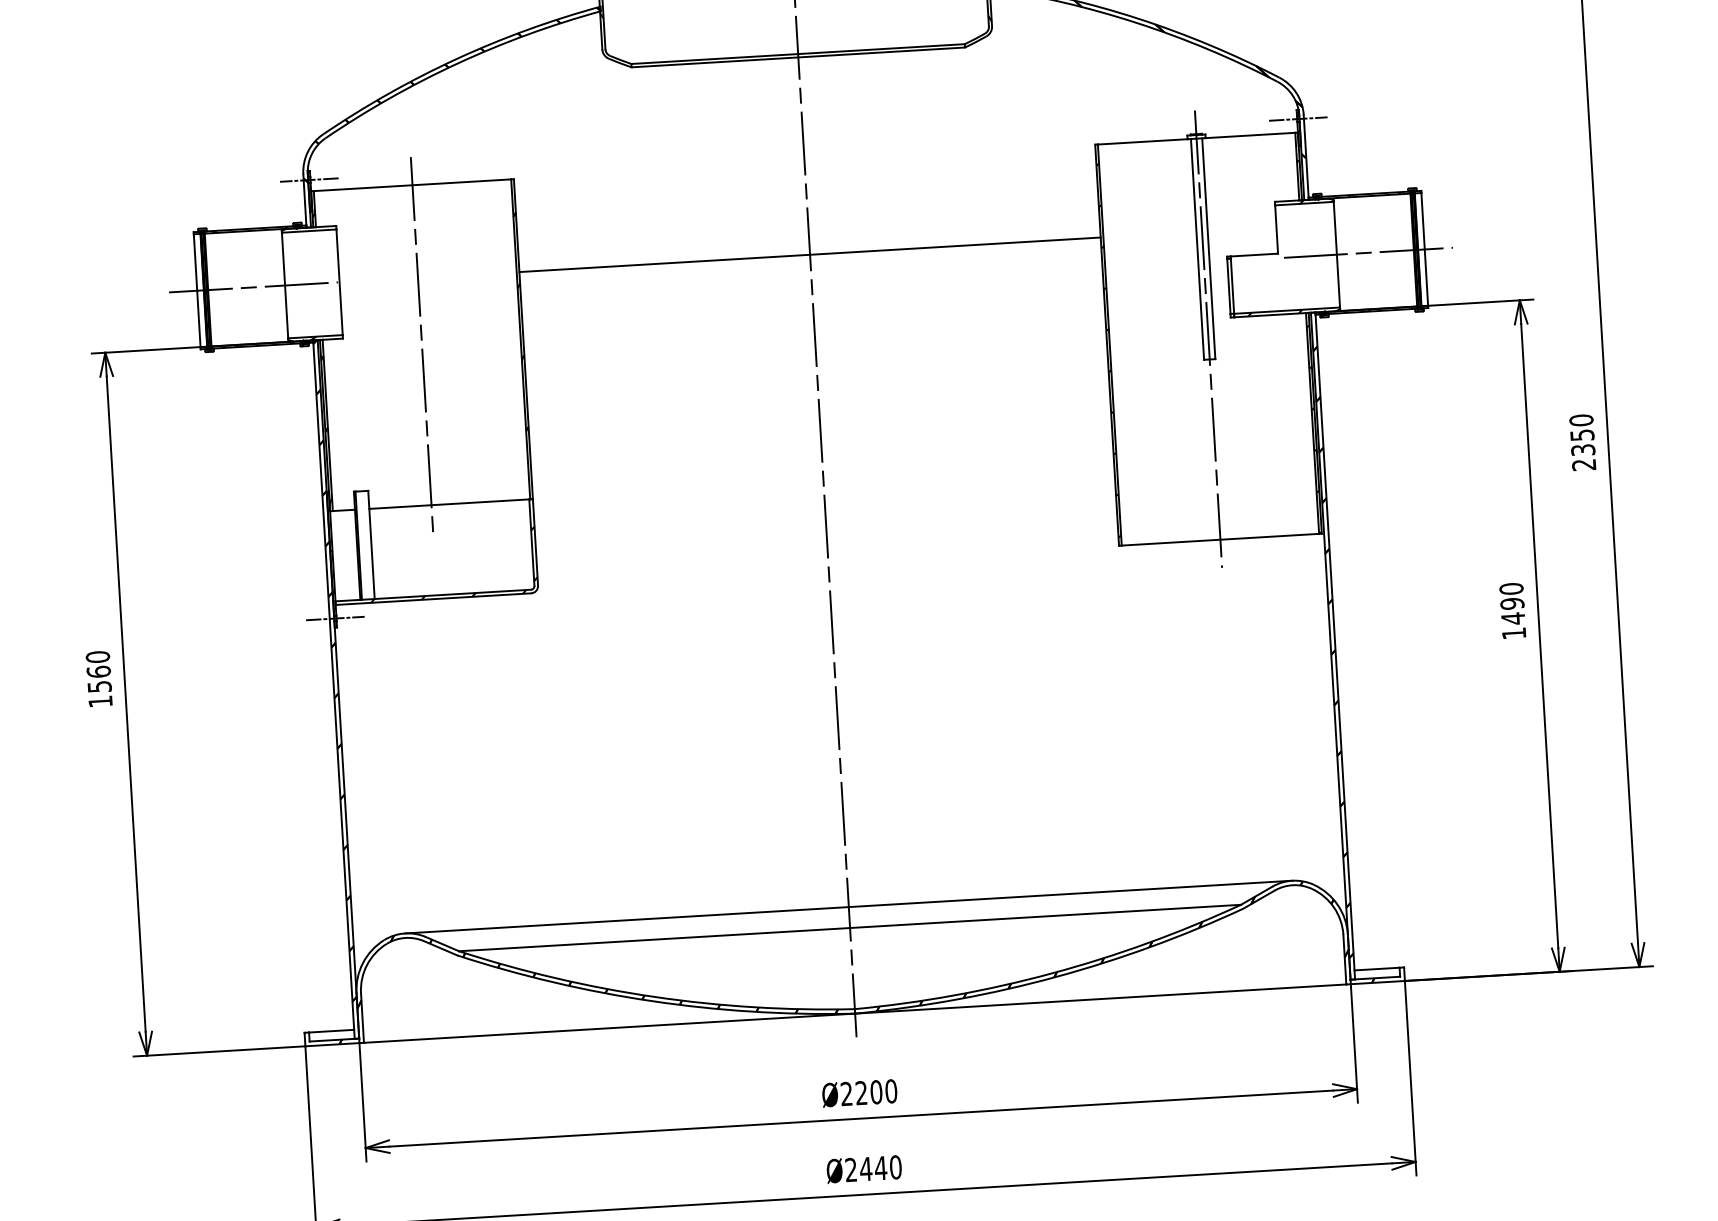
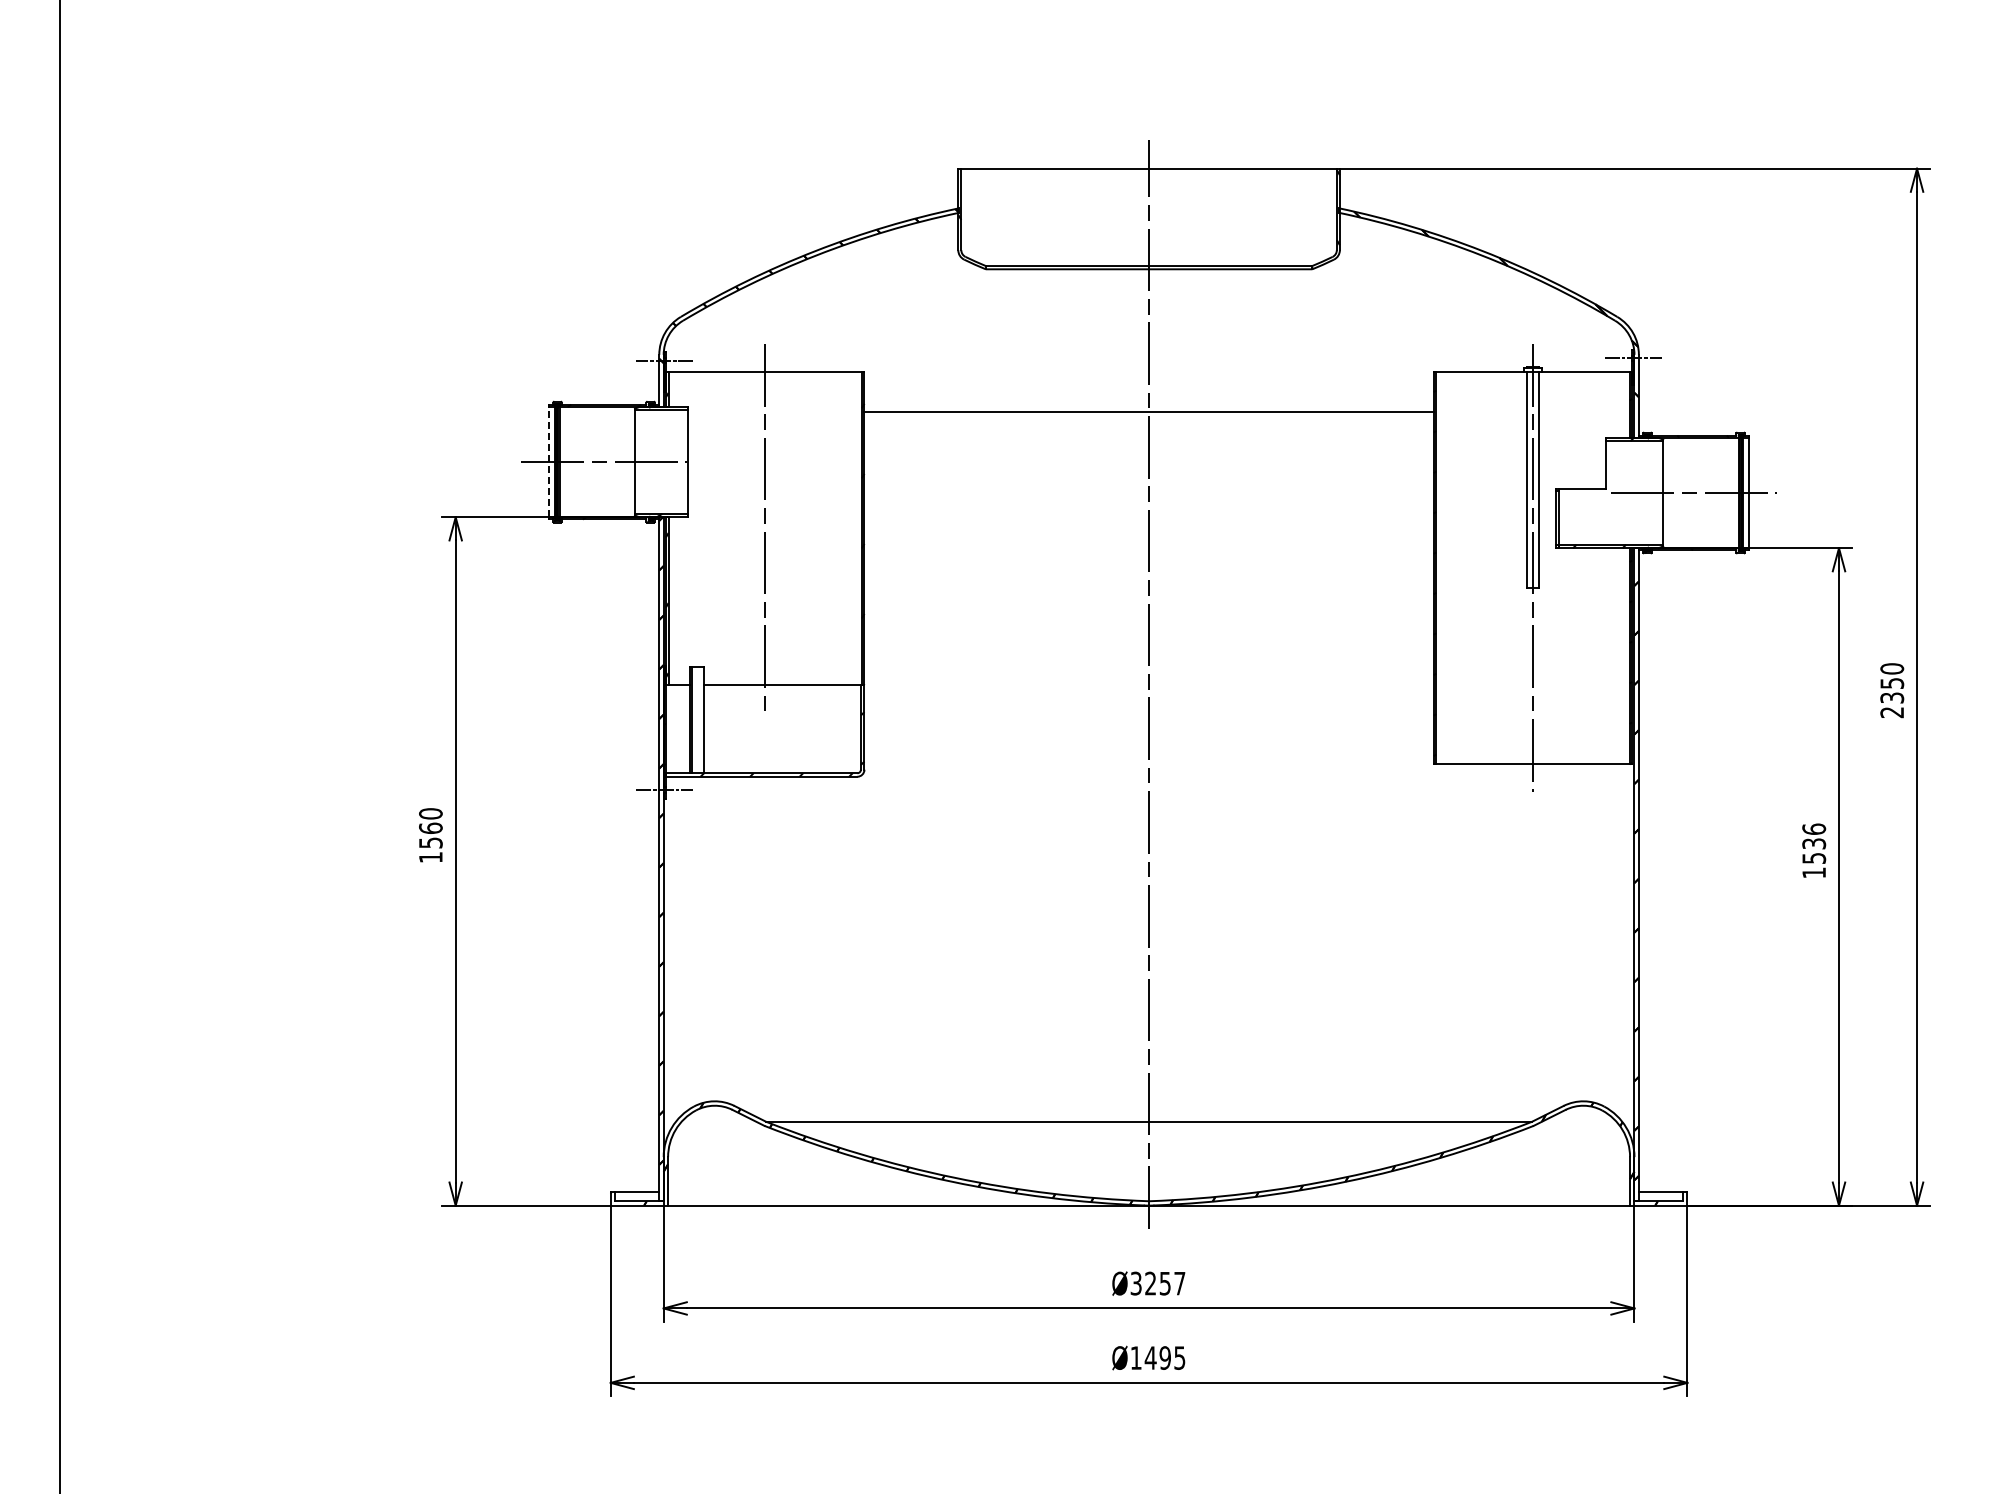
line: (809, 254) -> (1148, 411), moved
line: (196, 290) -> (548, 461), solid -> dashed
text: (1512, 603) -> (1814, 843), 1490 -> 1536
line: (848, 907) -> (1148, 1101), removed
text: (868, 1092) -> (1157, 1283), Ø2200 -> Ø3257
text: (872, 1168) -> (1157, 1357), Ø2440 -> Ø1495

